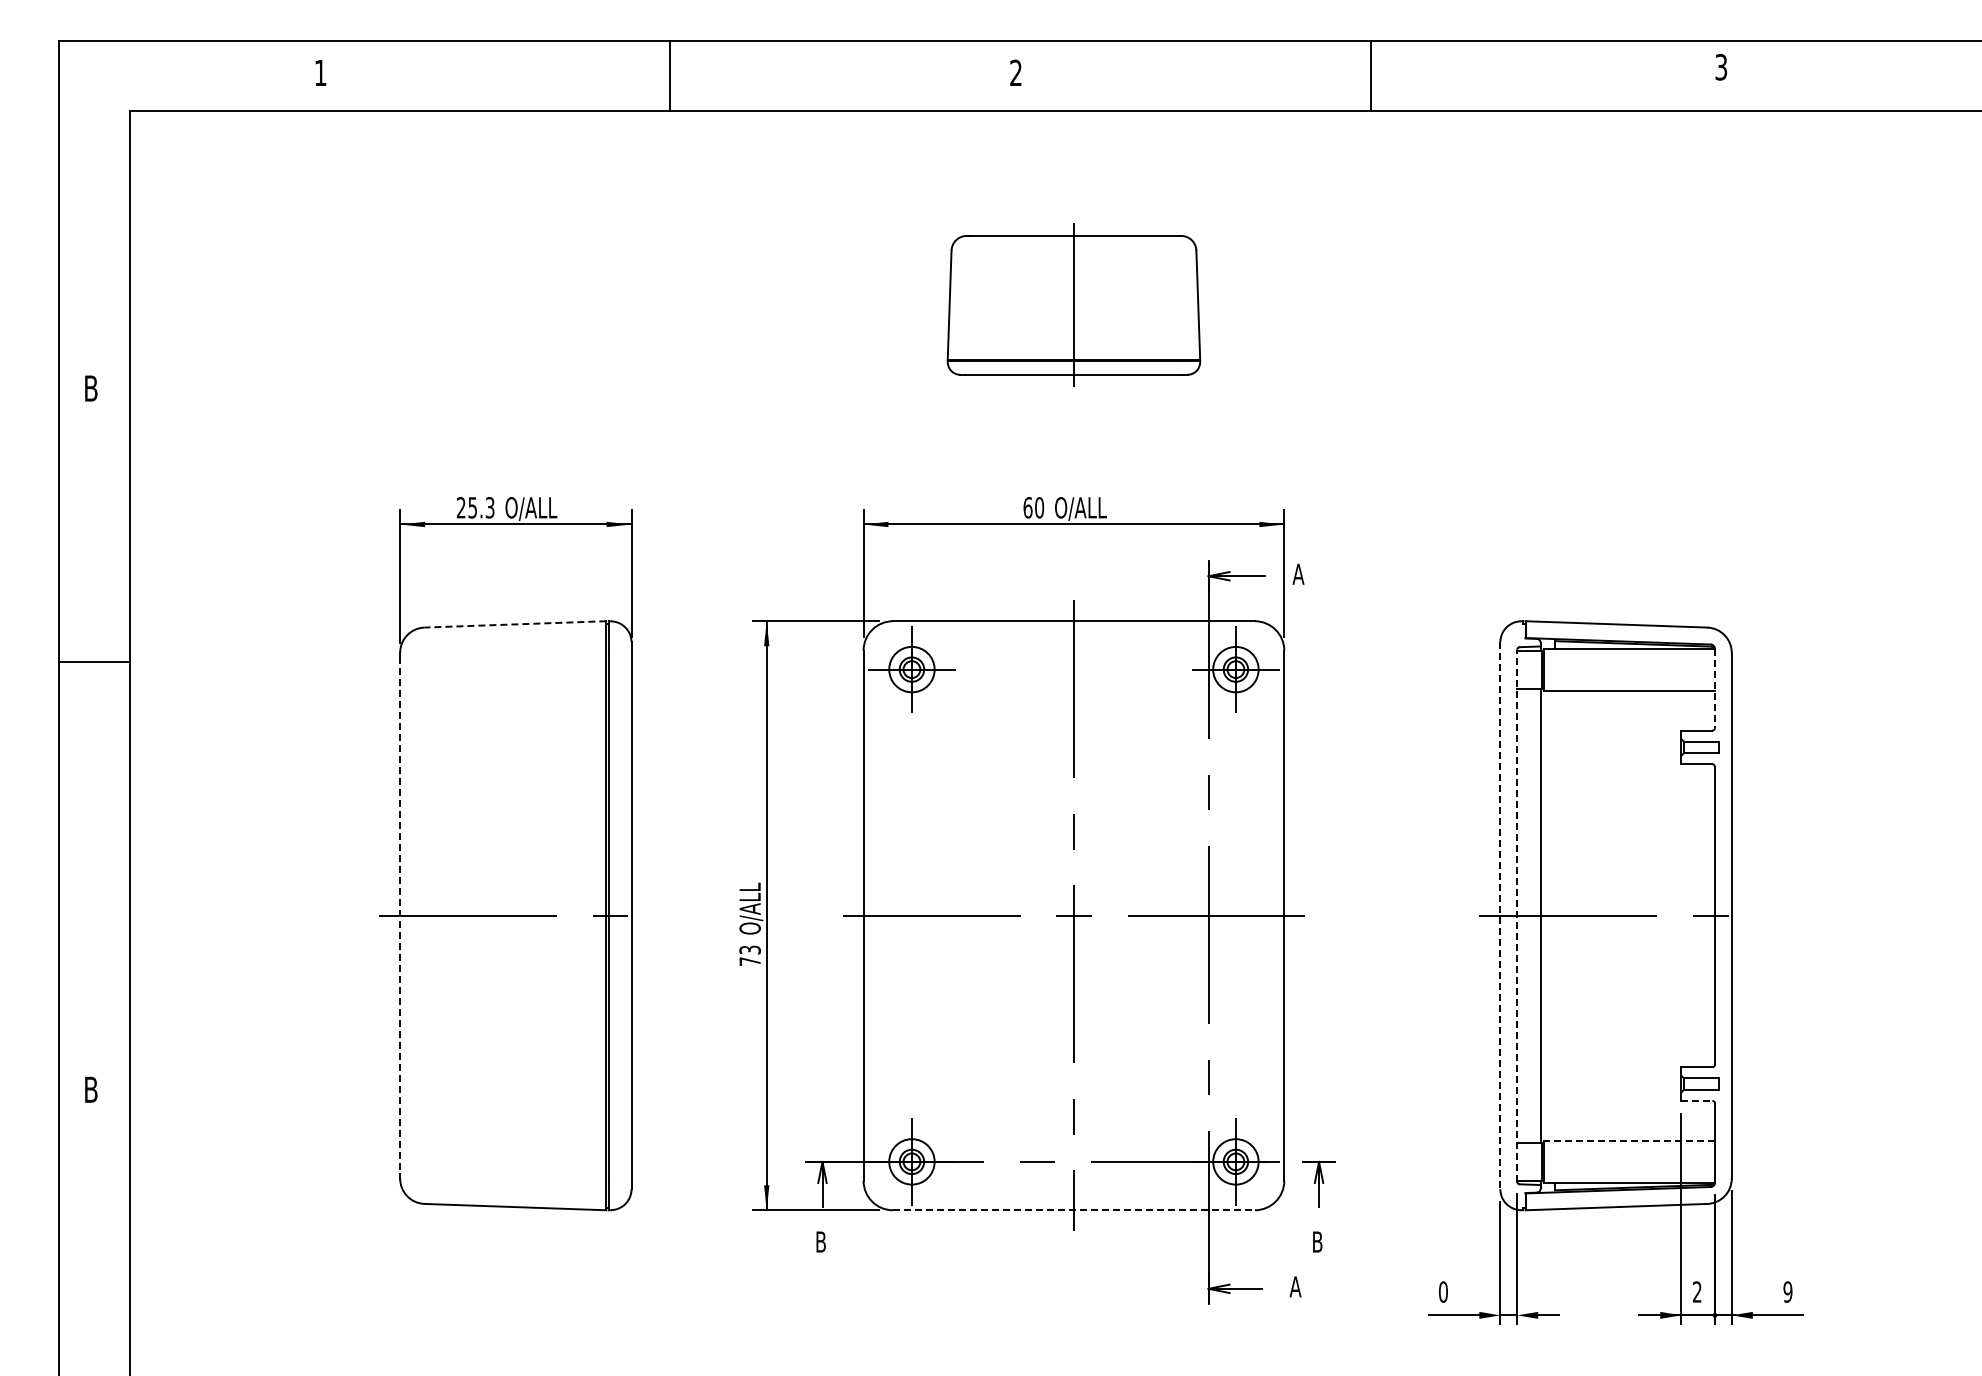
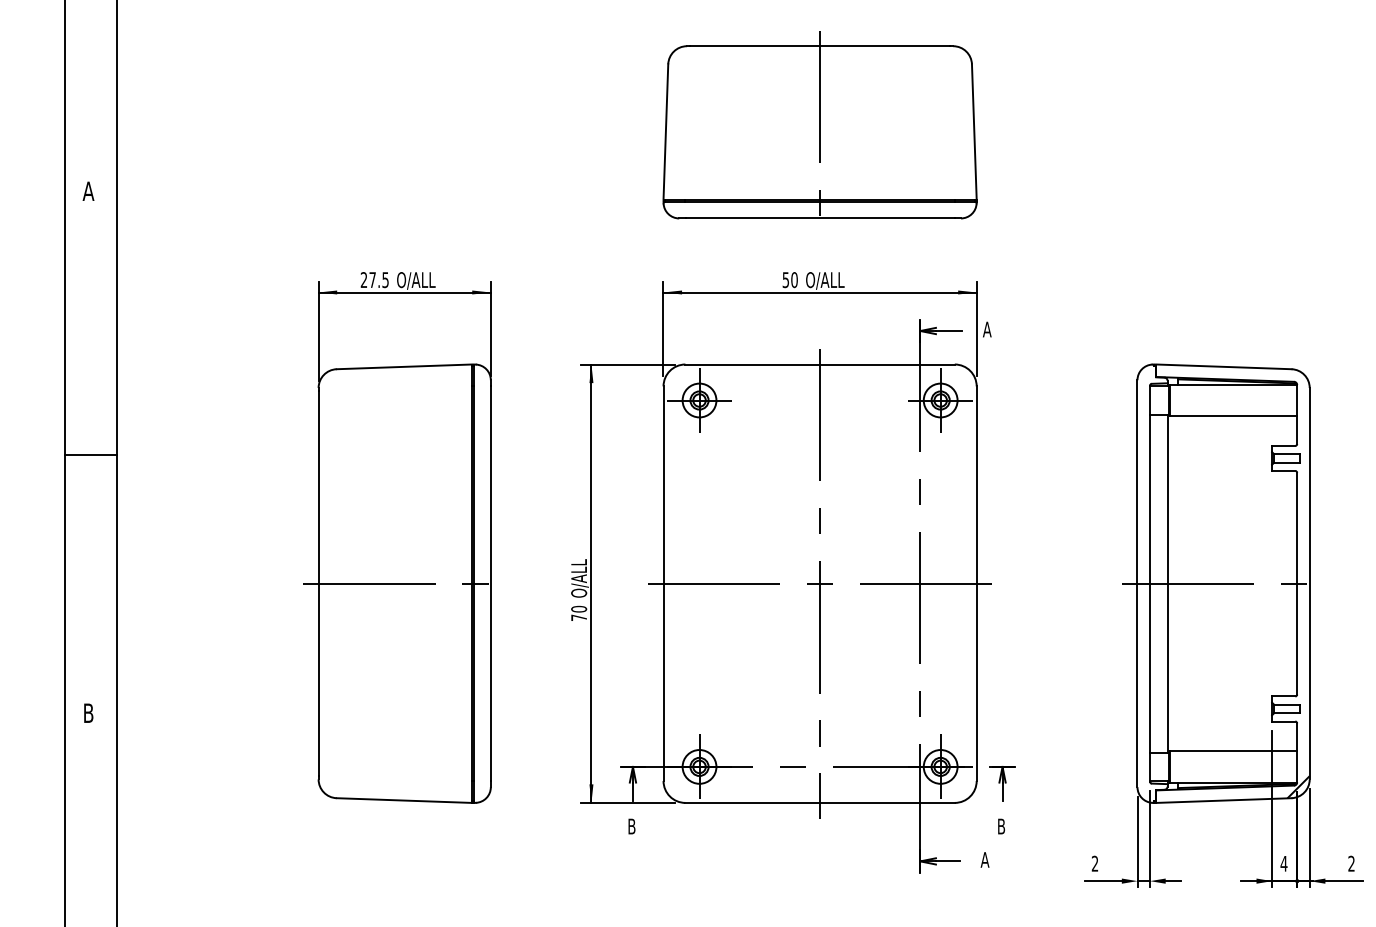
part: (1073, 299) -> (819, 125), size x1.67
text: (90, 388) -> (88, 191), B -> A
text: (481, 507) -> (379, 279), 25.3 -> 27.5
text: (1027, 507) -> (785, 279), 60 -> 50
line: (515, 624) -> (404, 366), dashed -> solid
line: (94, 661) -> (91, 454), moved
line: (1714, 688) -> (1296, 414), dashed -> solid
line: (400, 915) -> (318, 583), dashed -> solid
line: (1517, 915) -> (1150, 583), dashed -> solid
line: (1500, 916) -> (1137, 584), dashed -> solid
text: (749, 949) -> (578, 608), 73 -> 70
line: (1696, 1100) -> (1283, 721), dashed -> solid
line: (1629, 1140) -> (1233, 750), dashed -> solid
hatch: (1716, 1189) -> (1298, 787), added
line: (1073, 1210) -> (819, 803), dashed -> solid
text: (1443, 1291) -> (1095, 863), 0 -> 2
text: (1696, 1291) -> (1283, 863), 2 -> 4
text: (1787, 1291) -> (1351, 863), 9 -> 2

